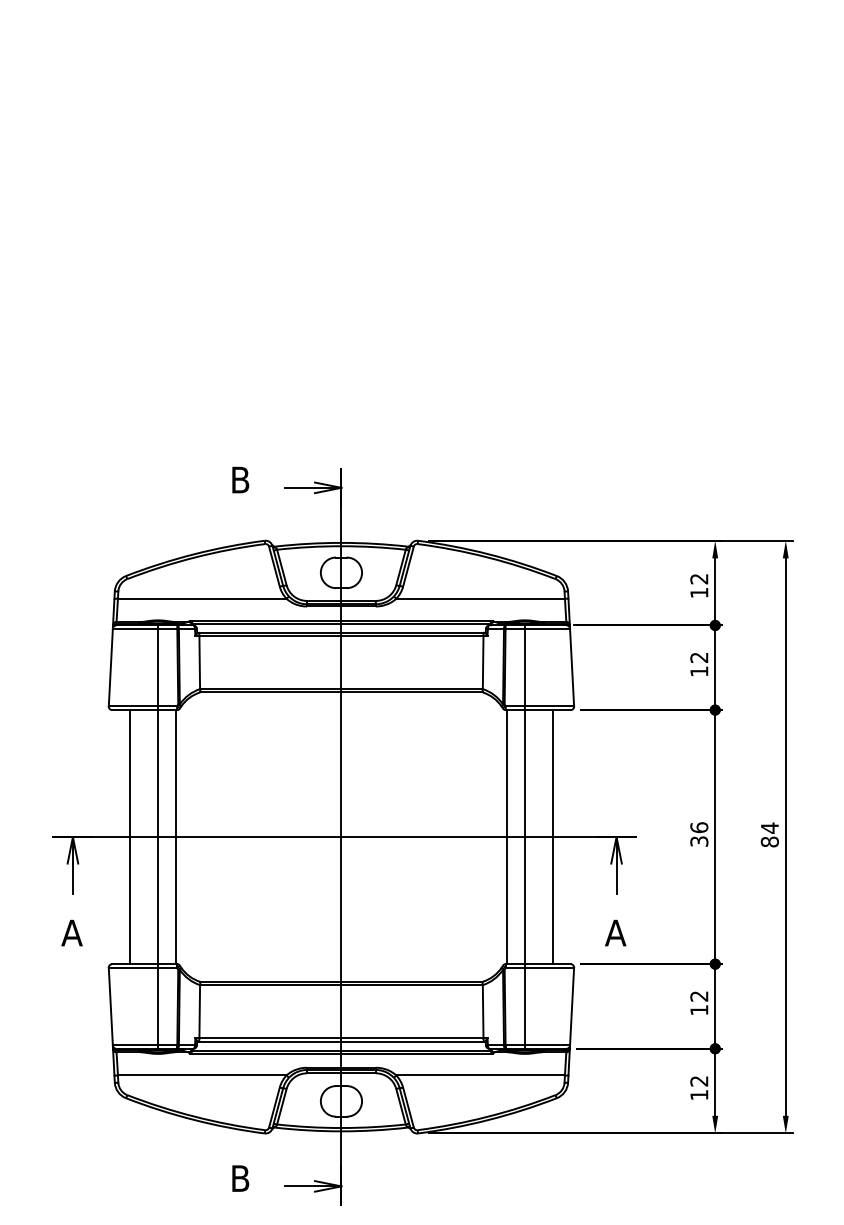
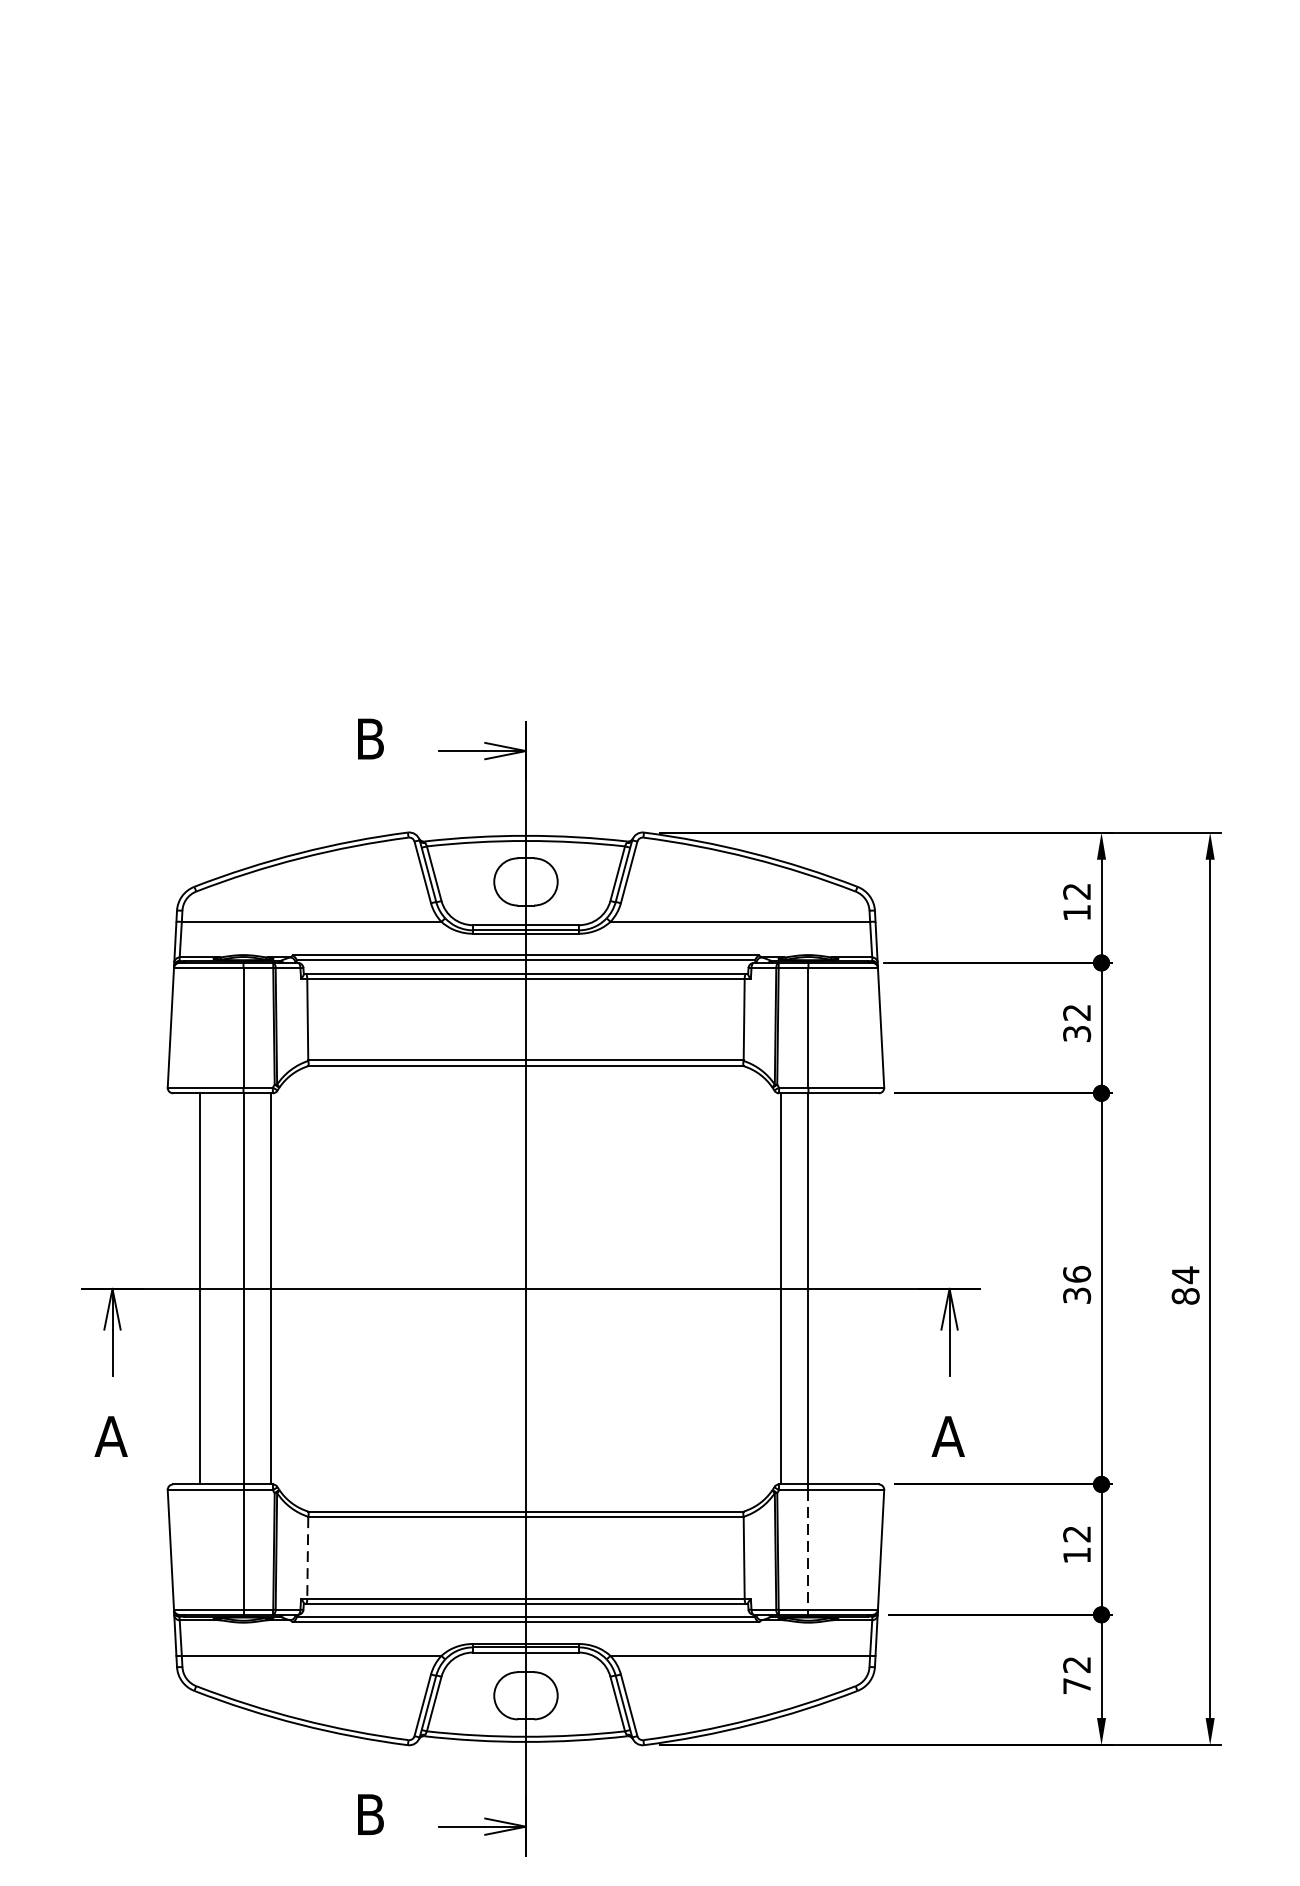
text: (699, 671) -> (1077, 1033), 12 -> 32
line: (553, 837) -> (852, 1289), removed
line: (524, 1006) -> (807, 1549), solid -> dashed
line: (199, 1012) -> (307, 1558), solid -> dashed
text: (699, 1095) -> (1077, 1686), 12 -> 72

